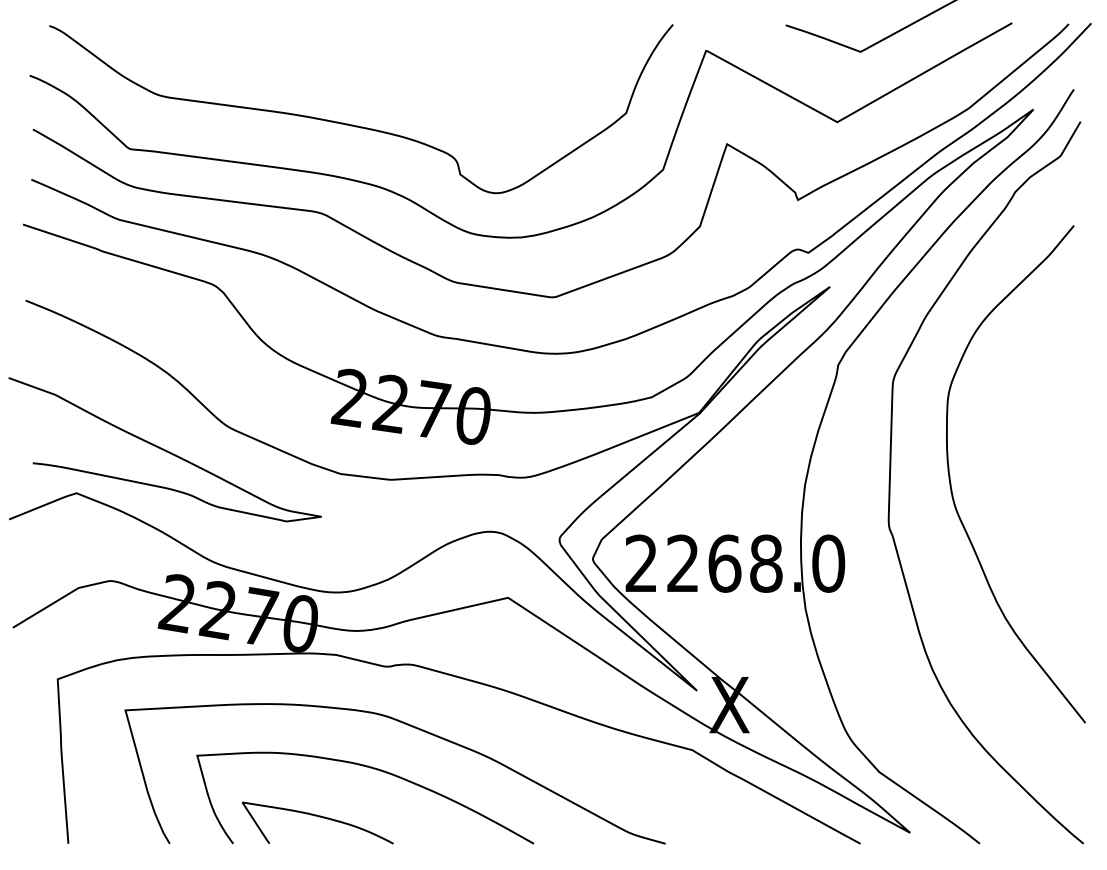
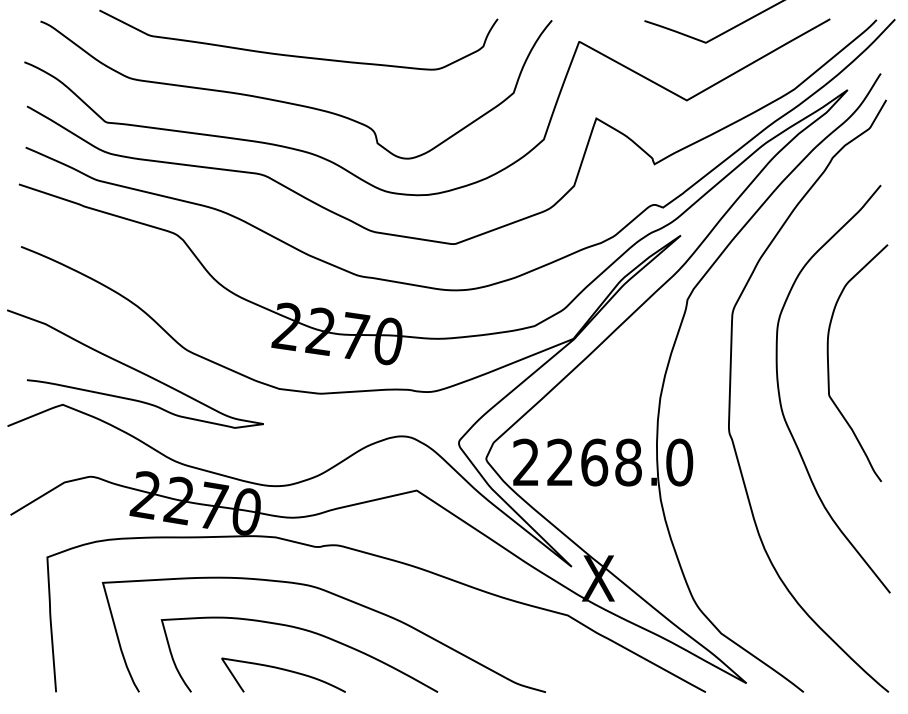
curve: (362, 67) -> (297, 55), added
curve: (1010, 442) -> (828, 363), added
curve: (319, 817) -> (285, 670), moved

